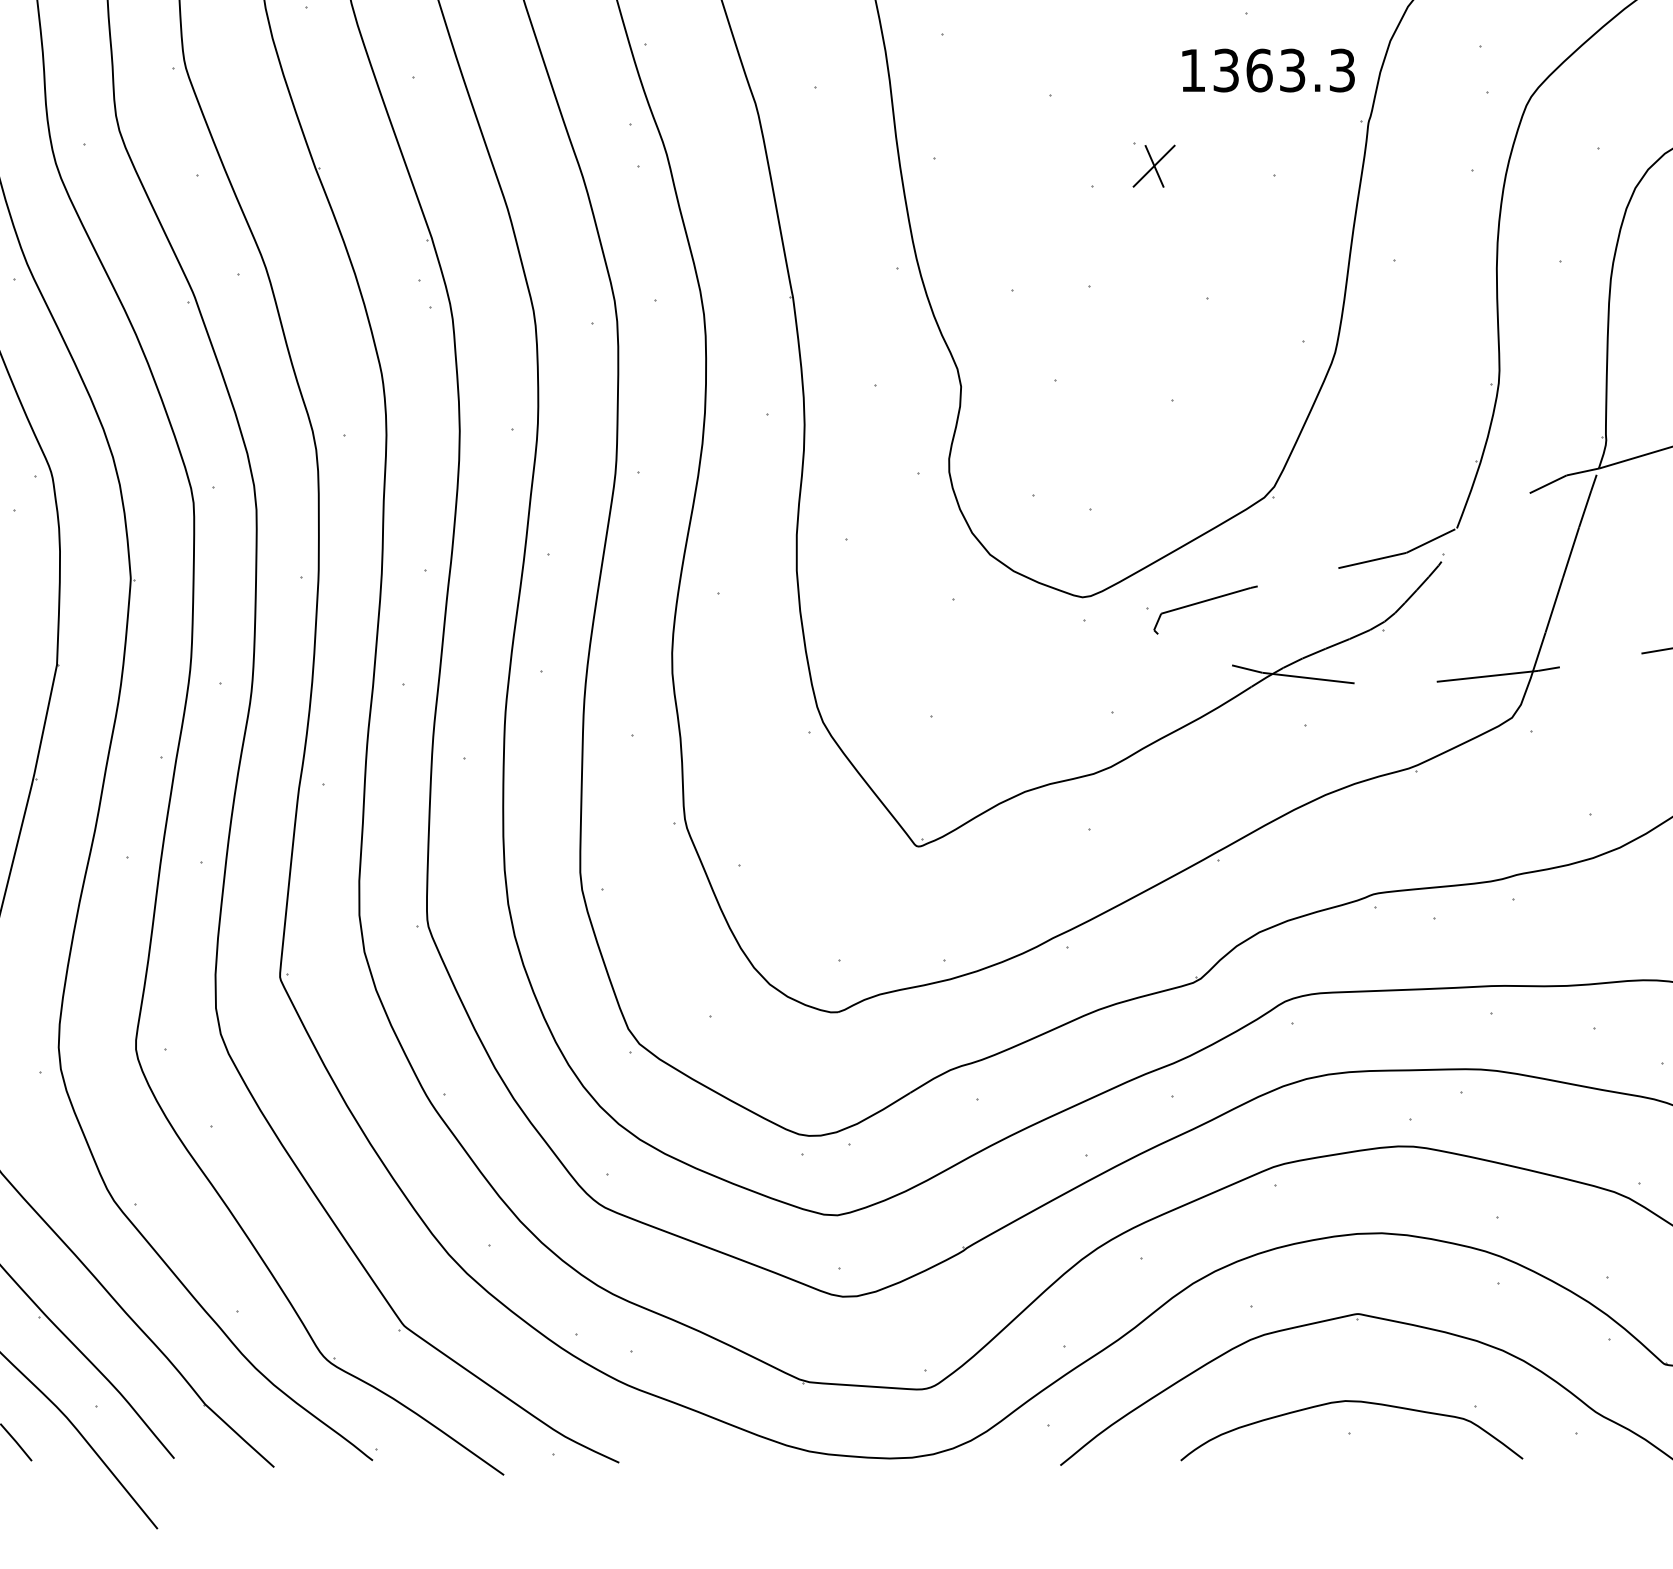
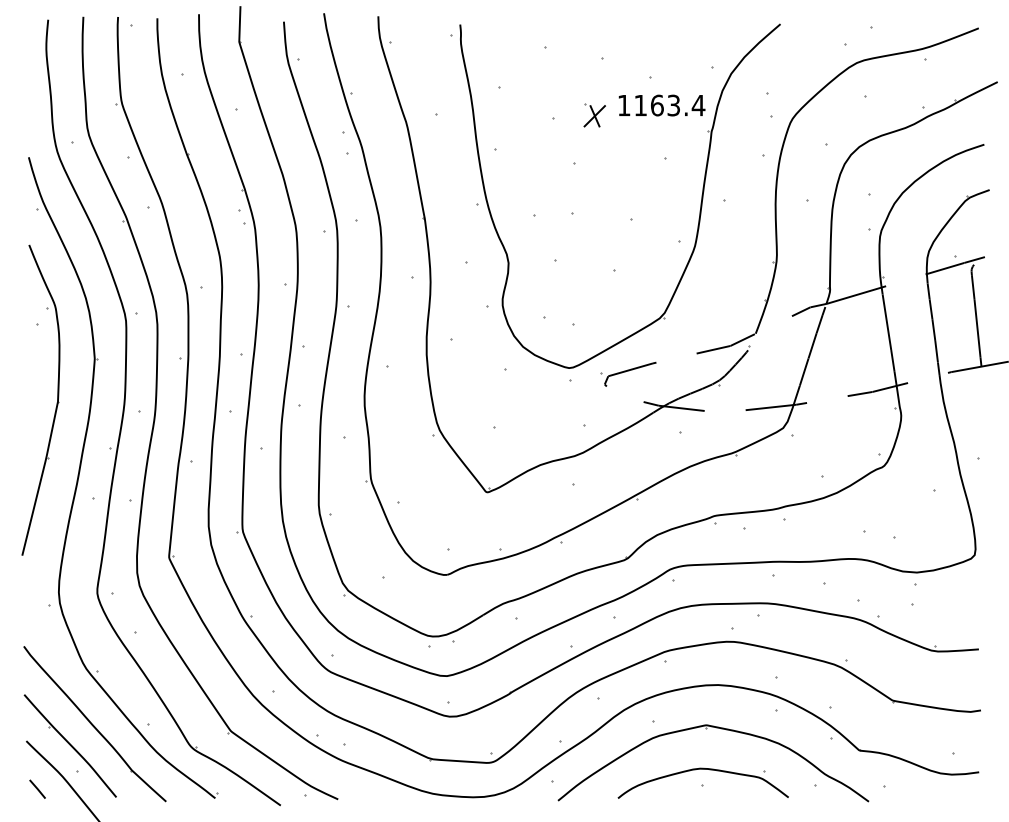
text: (1283, 70) -> (669, 105), 1363.3 -> 1163.4
part: (1153, 164) -> (594, 115), moved

